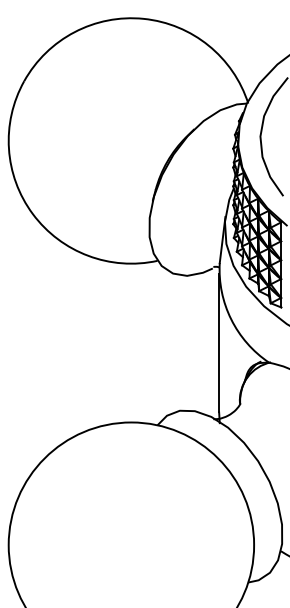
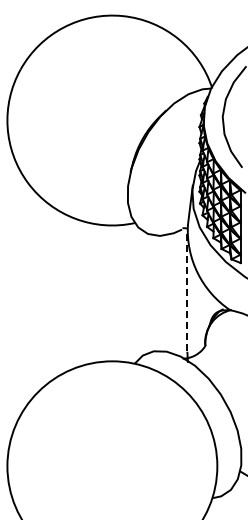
line: (219, 343) -> (187, 293), solid -> dashed

